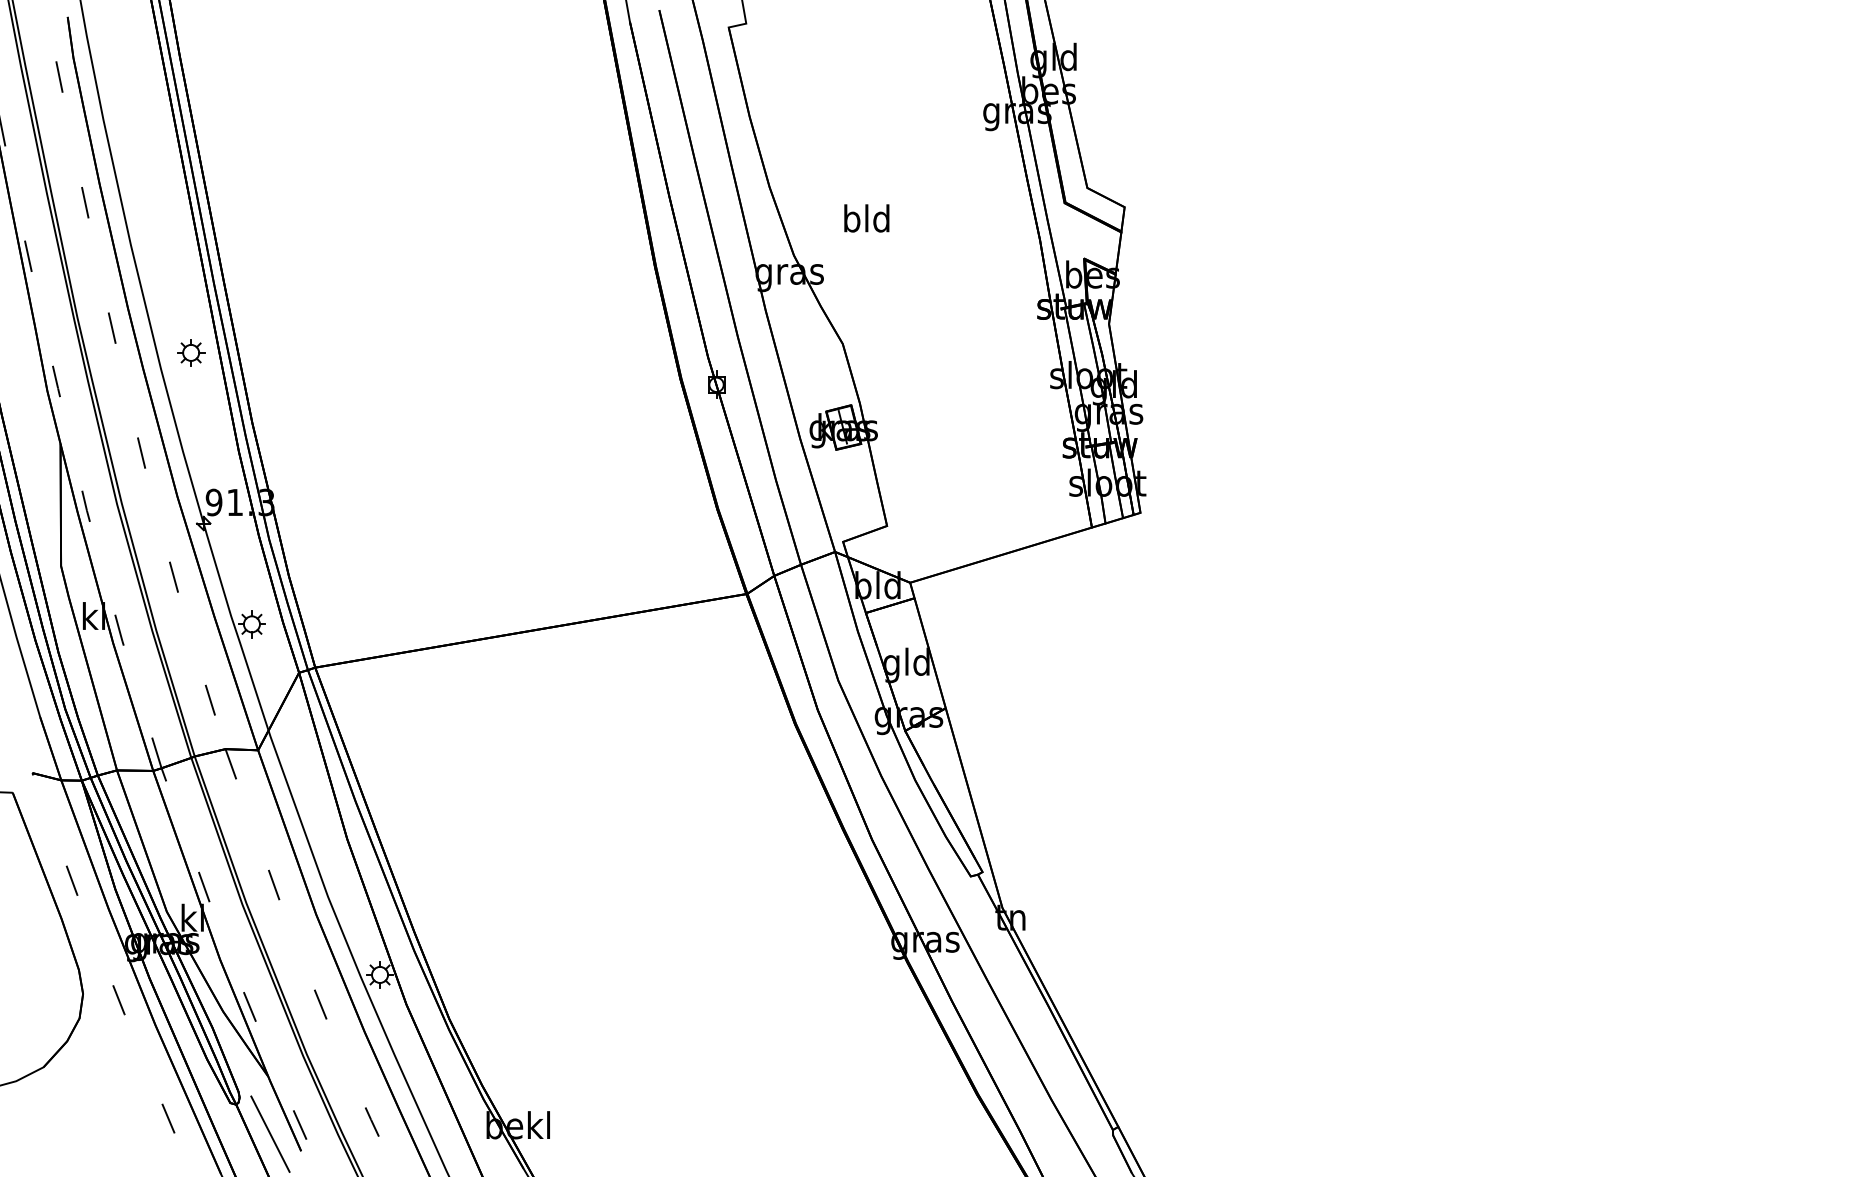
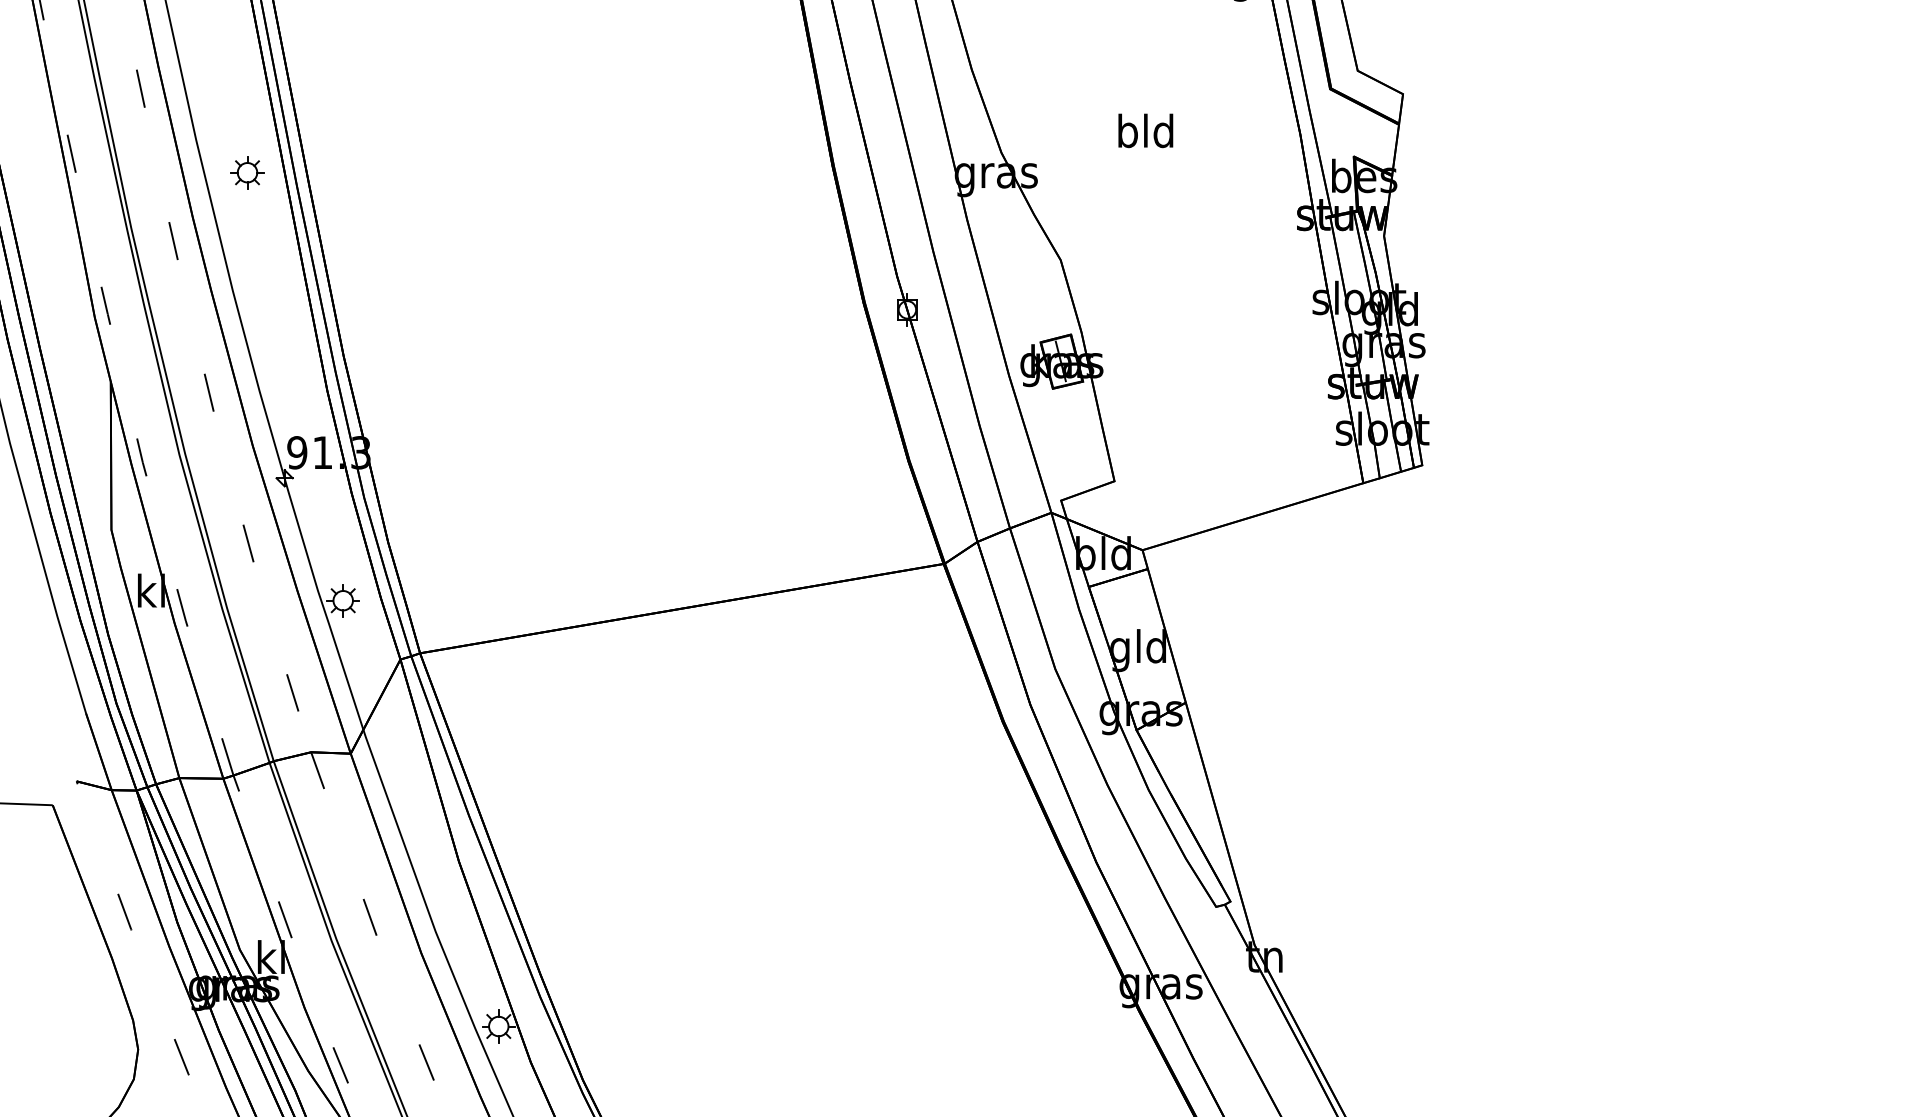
text: (866, 218) -> (1145, 130), moved
part: (191, 352) -> (247, 172), moved

